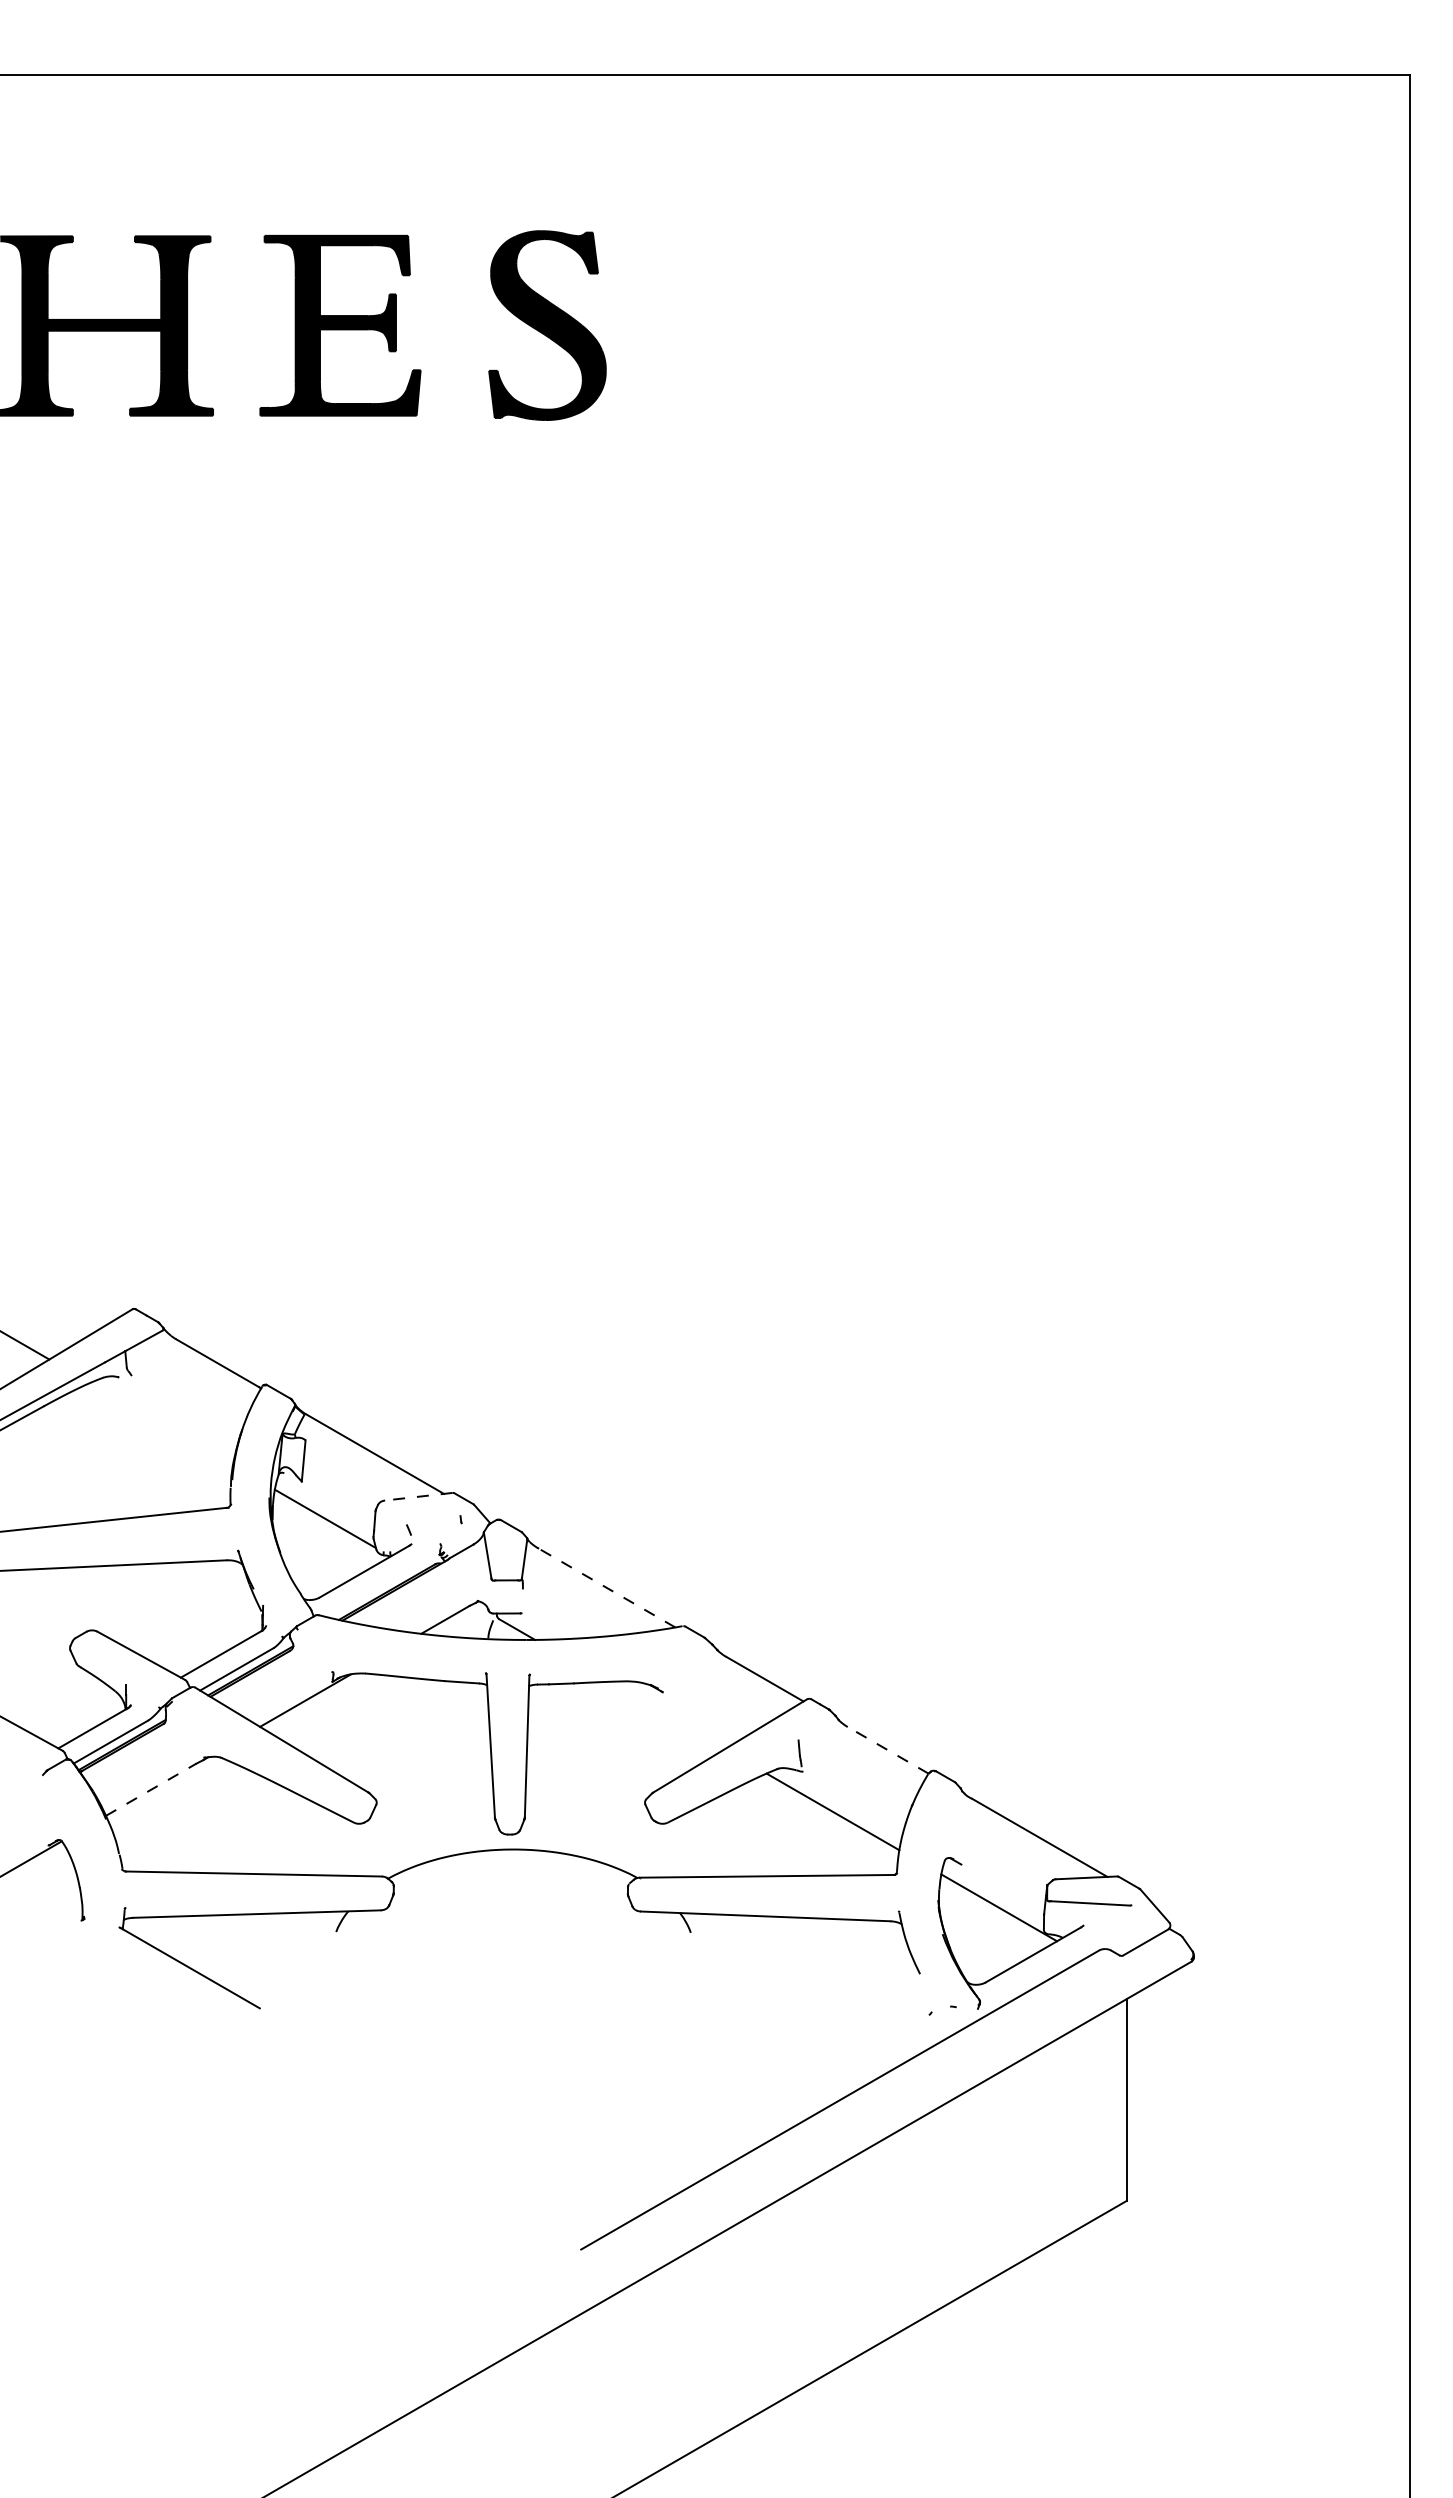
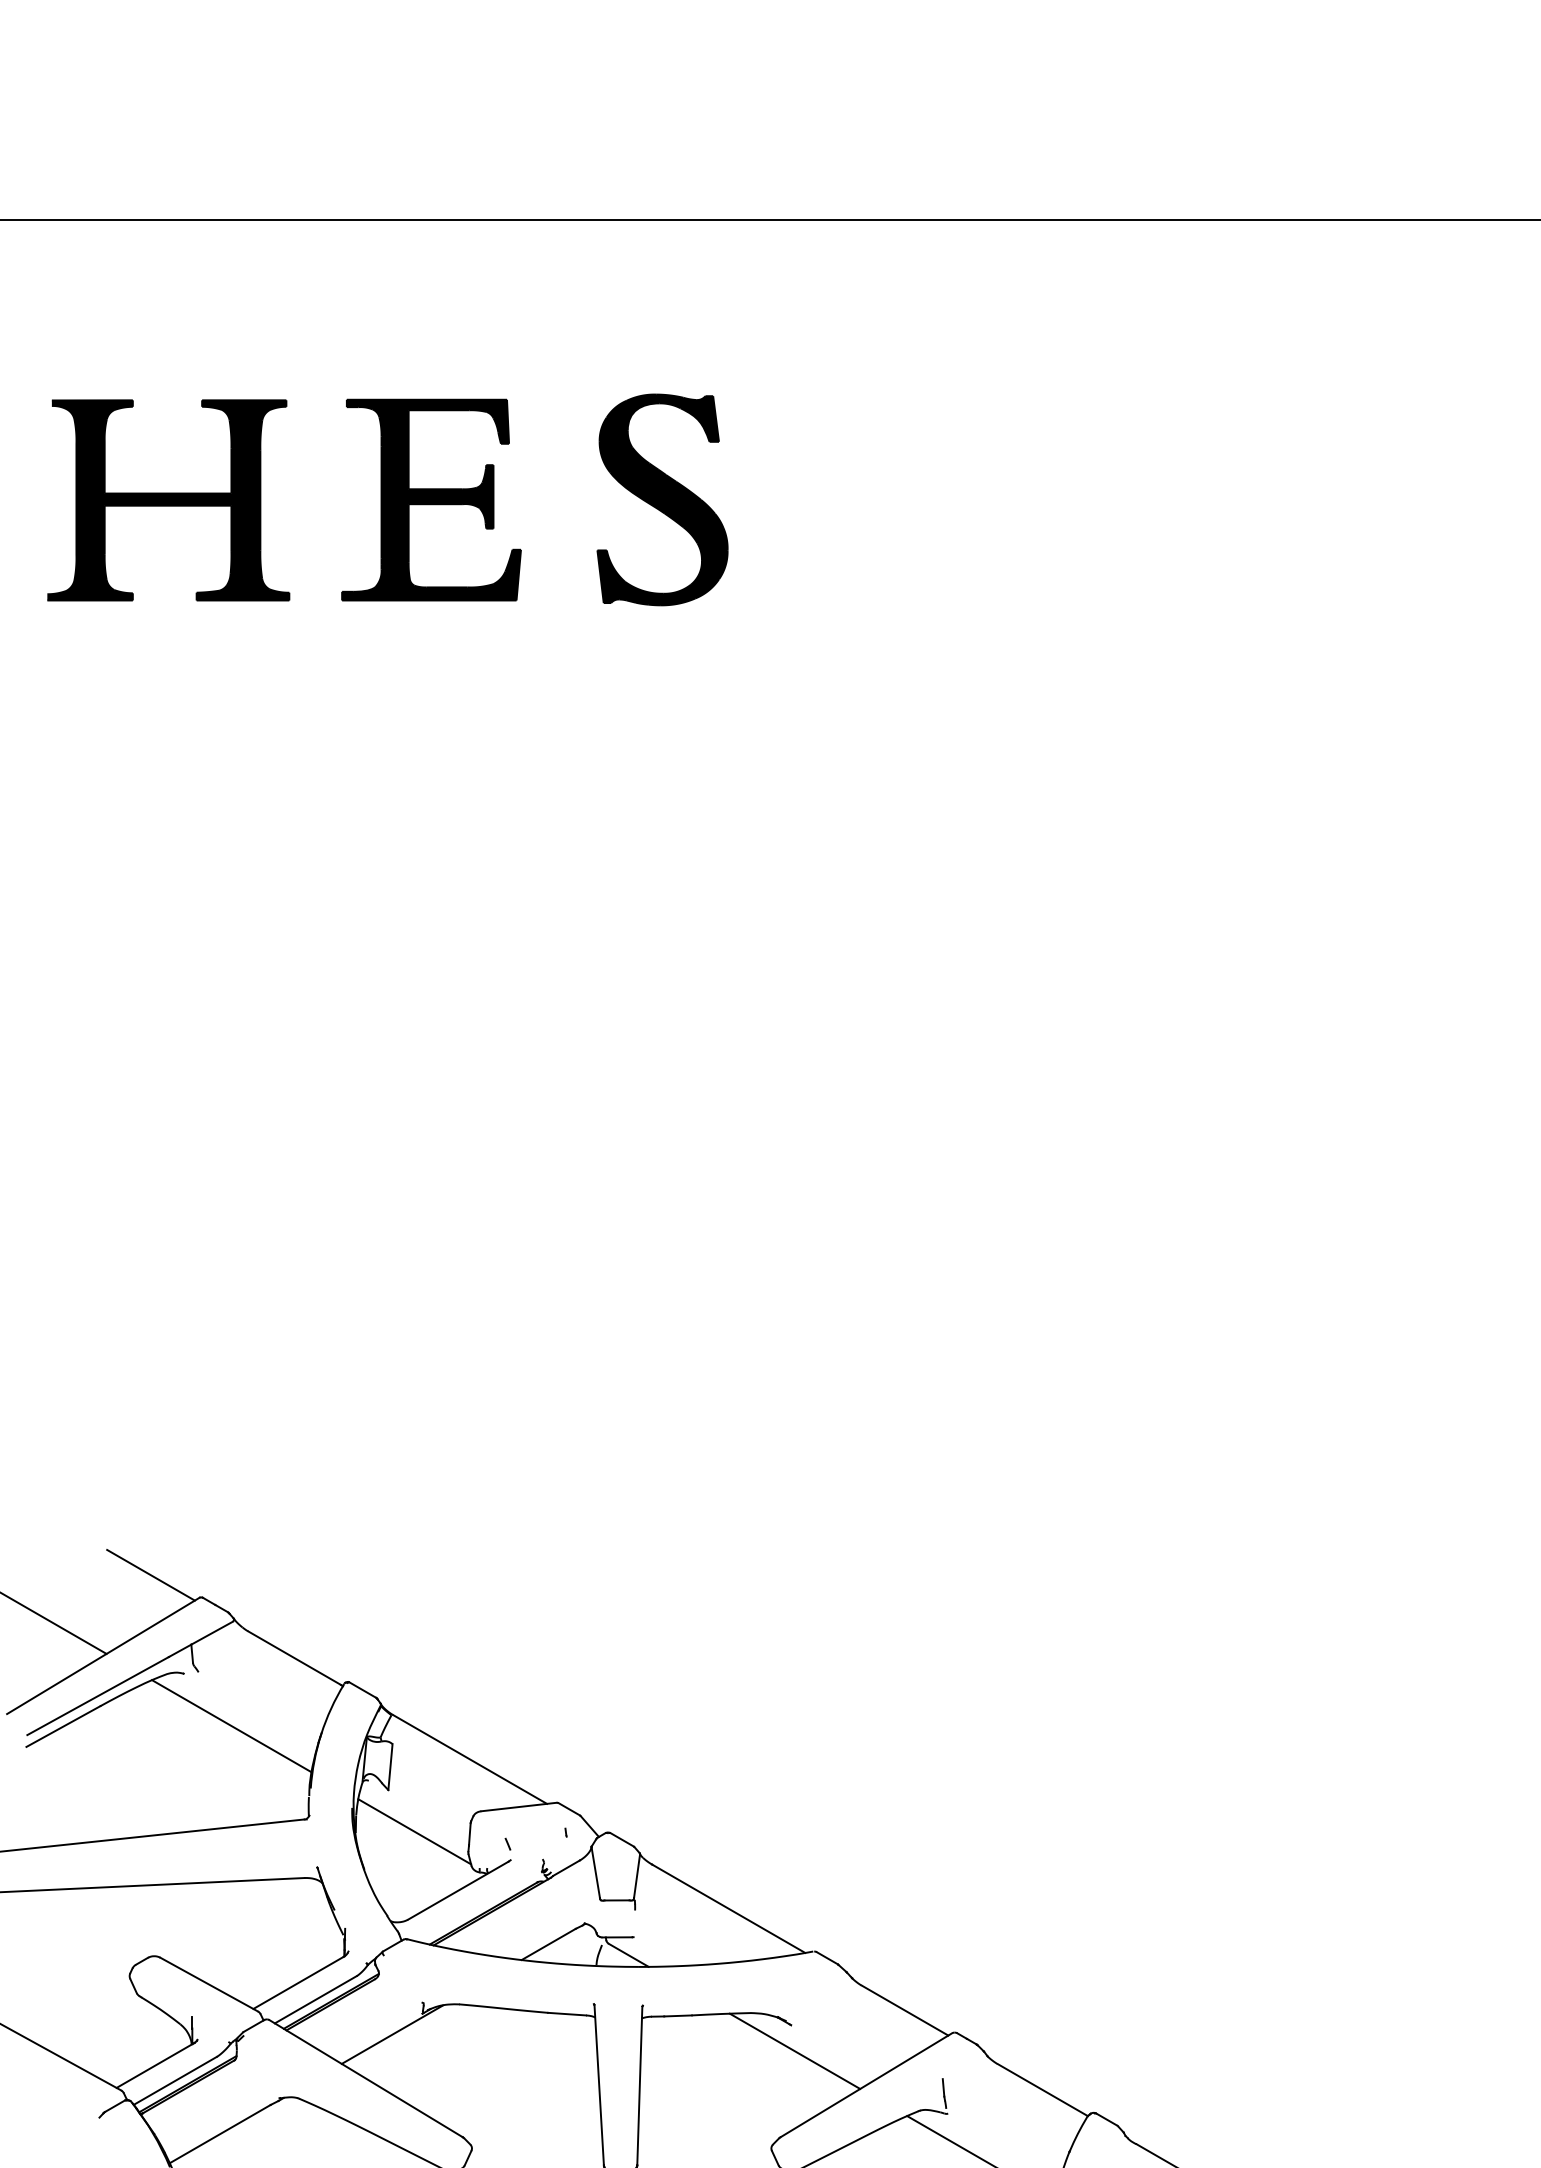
line: (88, 1288) -> (150, 1574), added
line: (161, 1424) -> (231, 1726), added
line: (418, 1496) -> (518, 1806), dashed -> solid
line: (606, 1587) -> (728, 1908), dashed -> solid
line: (665, 1715) -> (794, 2051), added
line: (888, 1750) -> (1043, 2090), dashed -> solid
line: (151, 1789) -> (220, 2133), dashed -> solid

